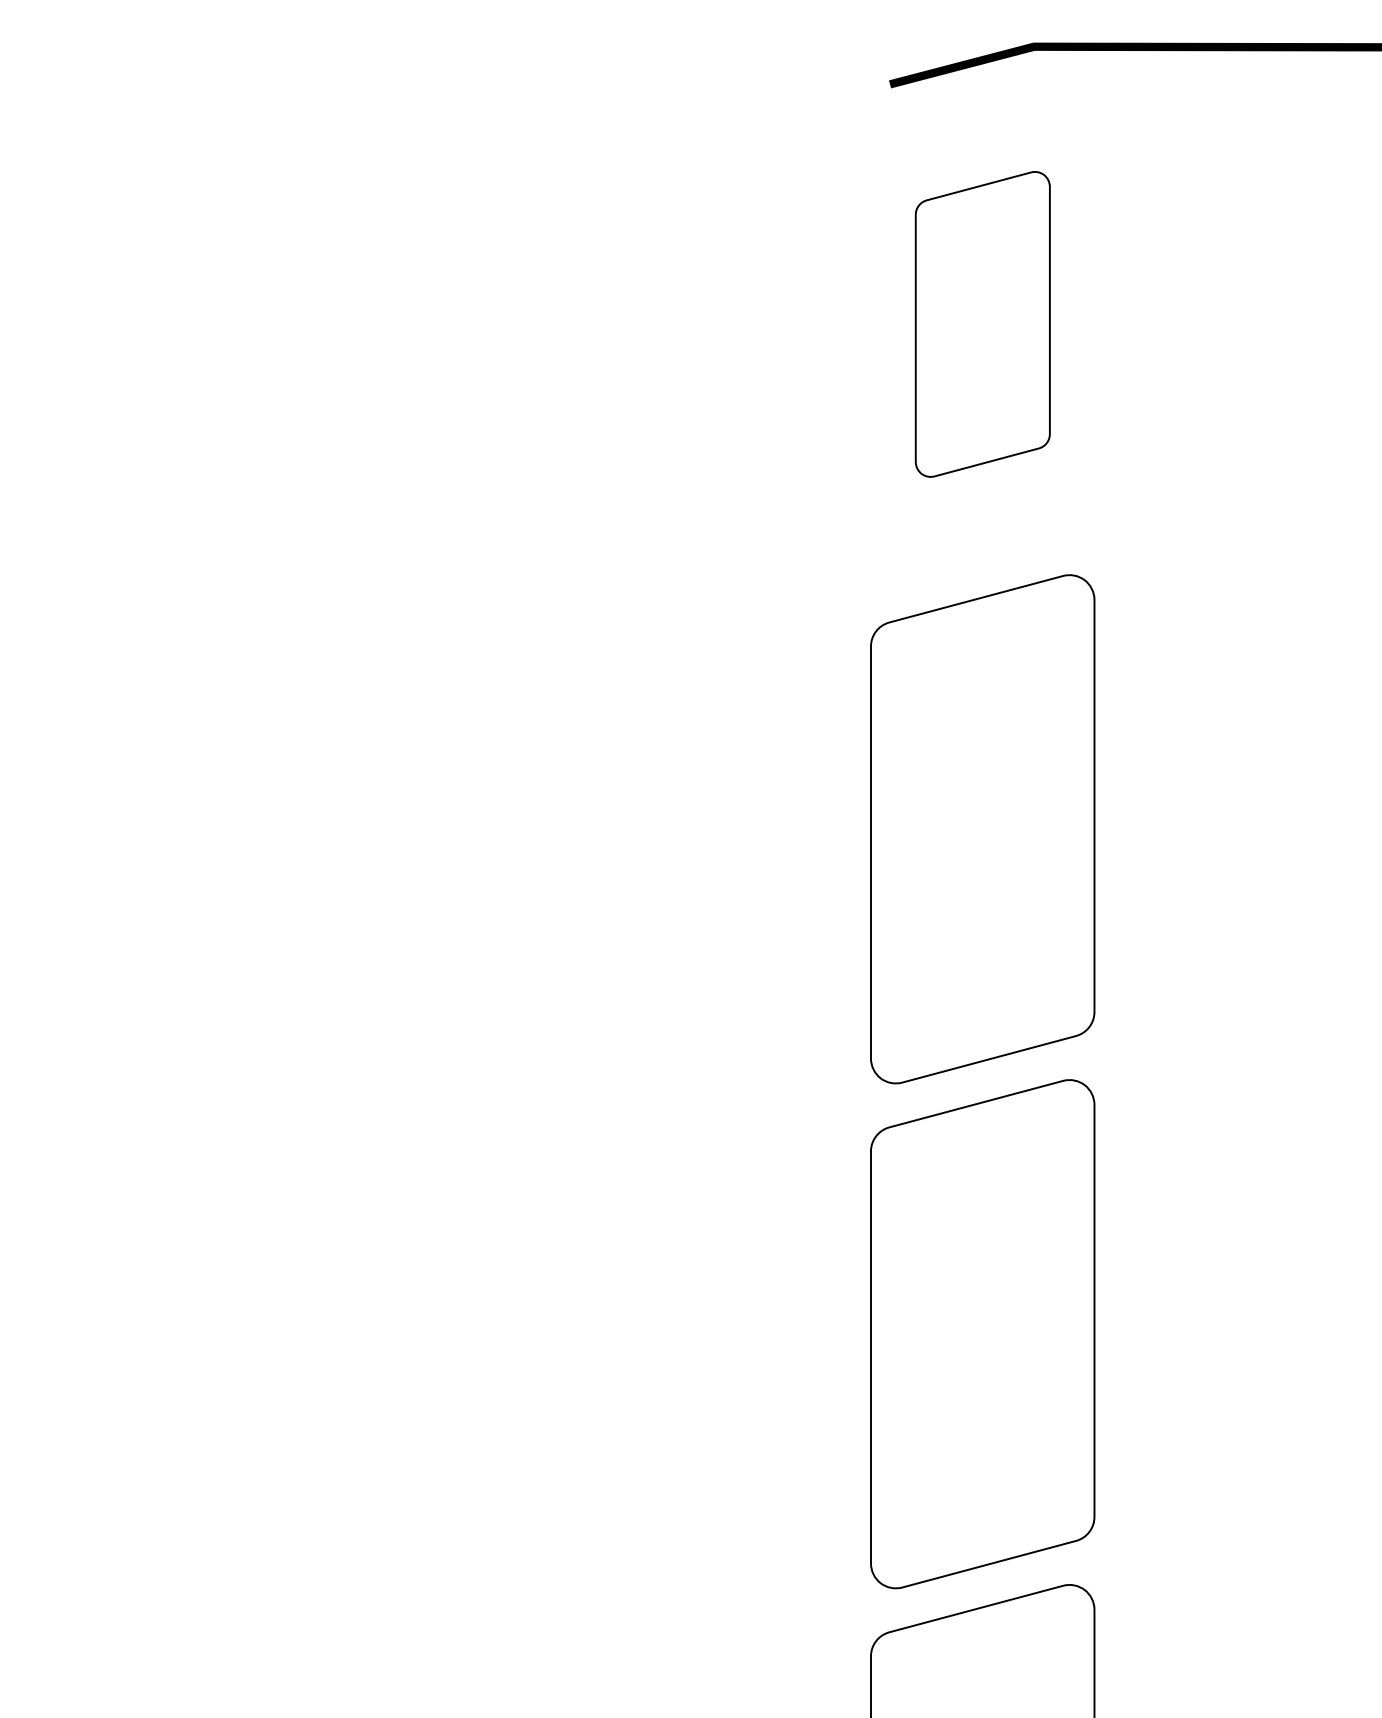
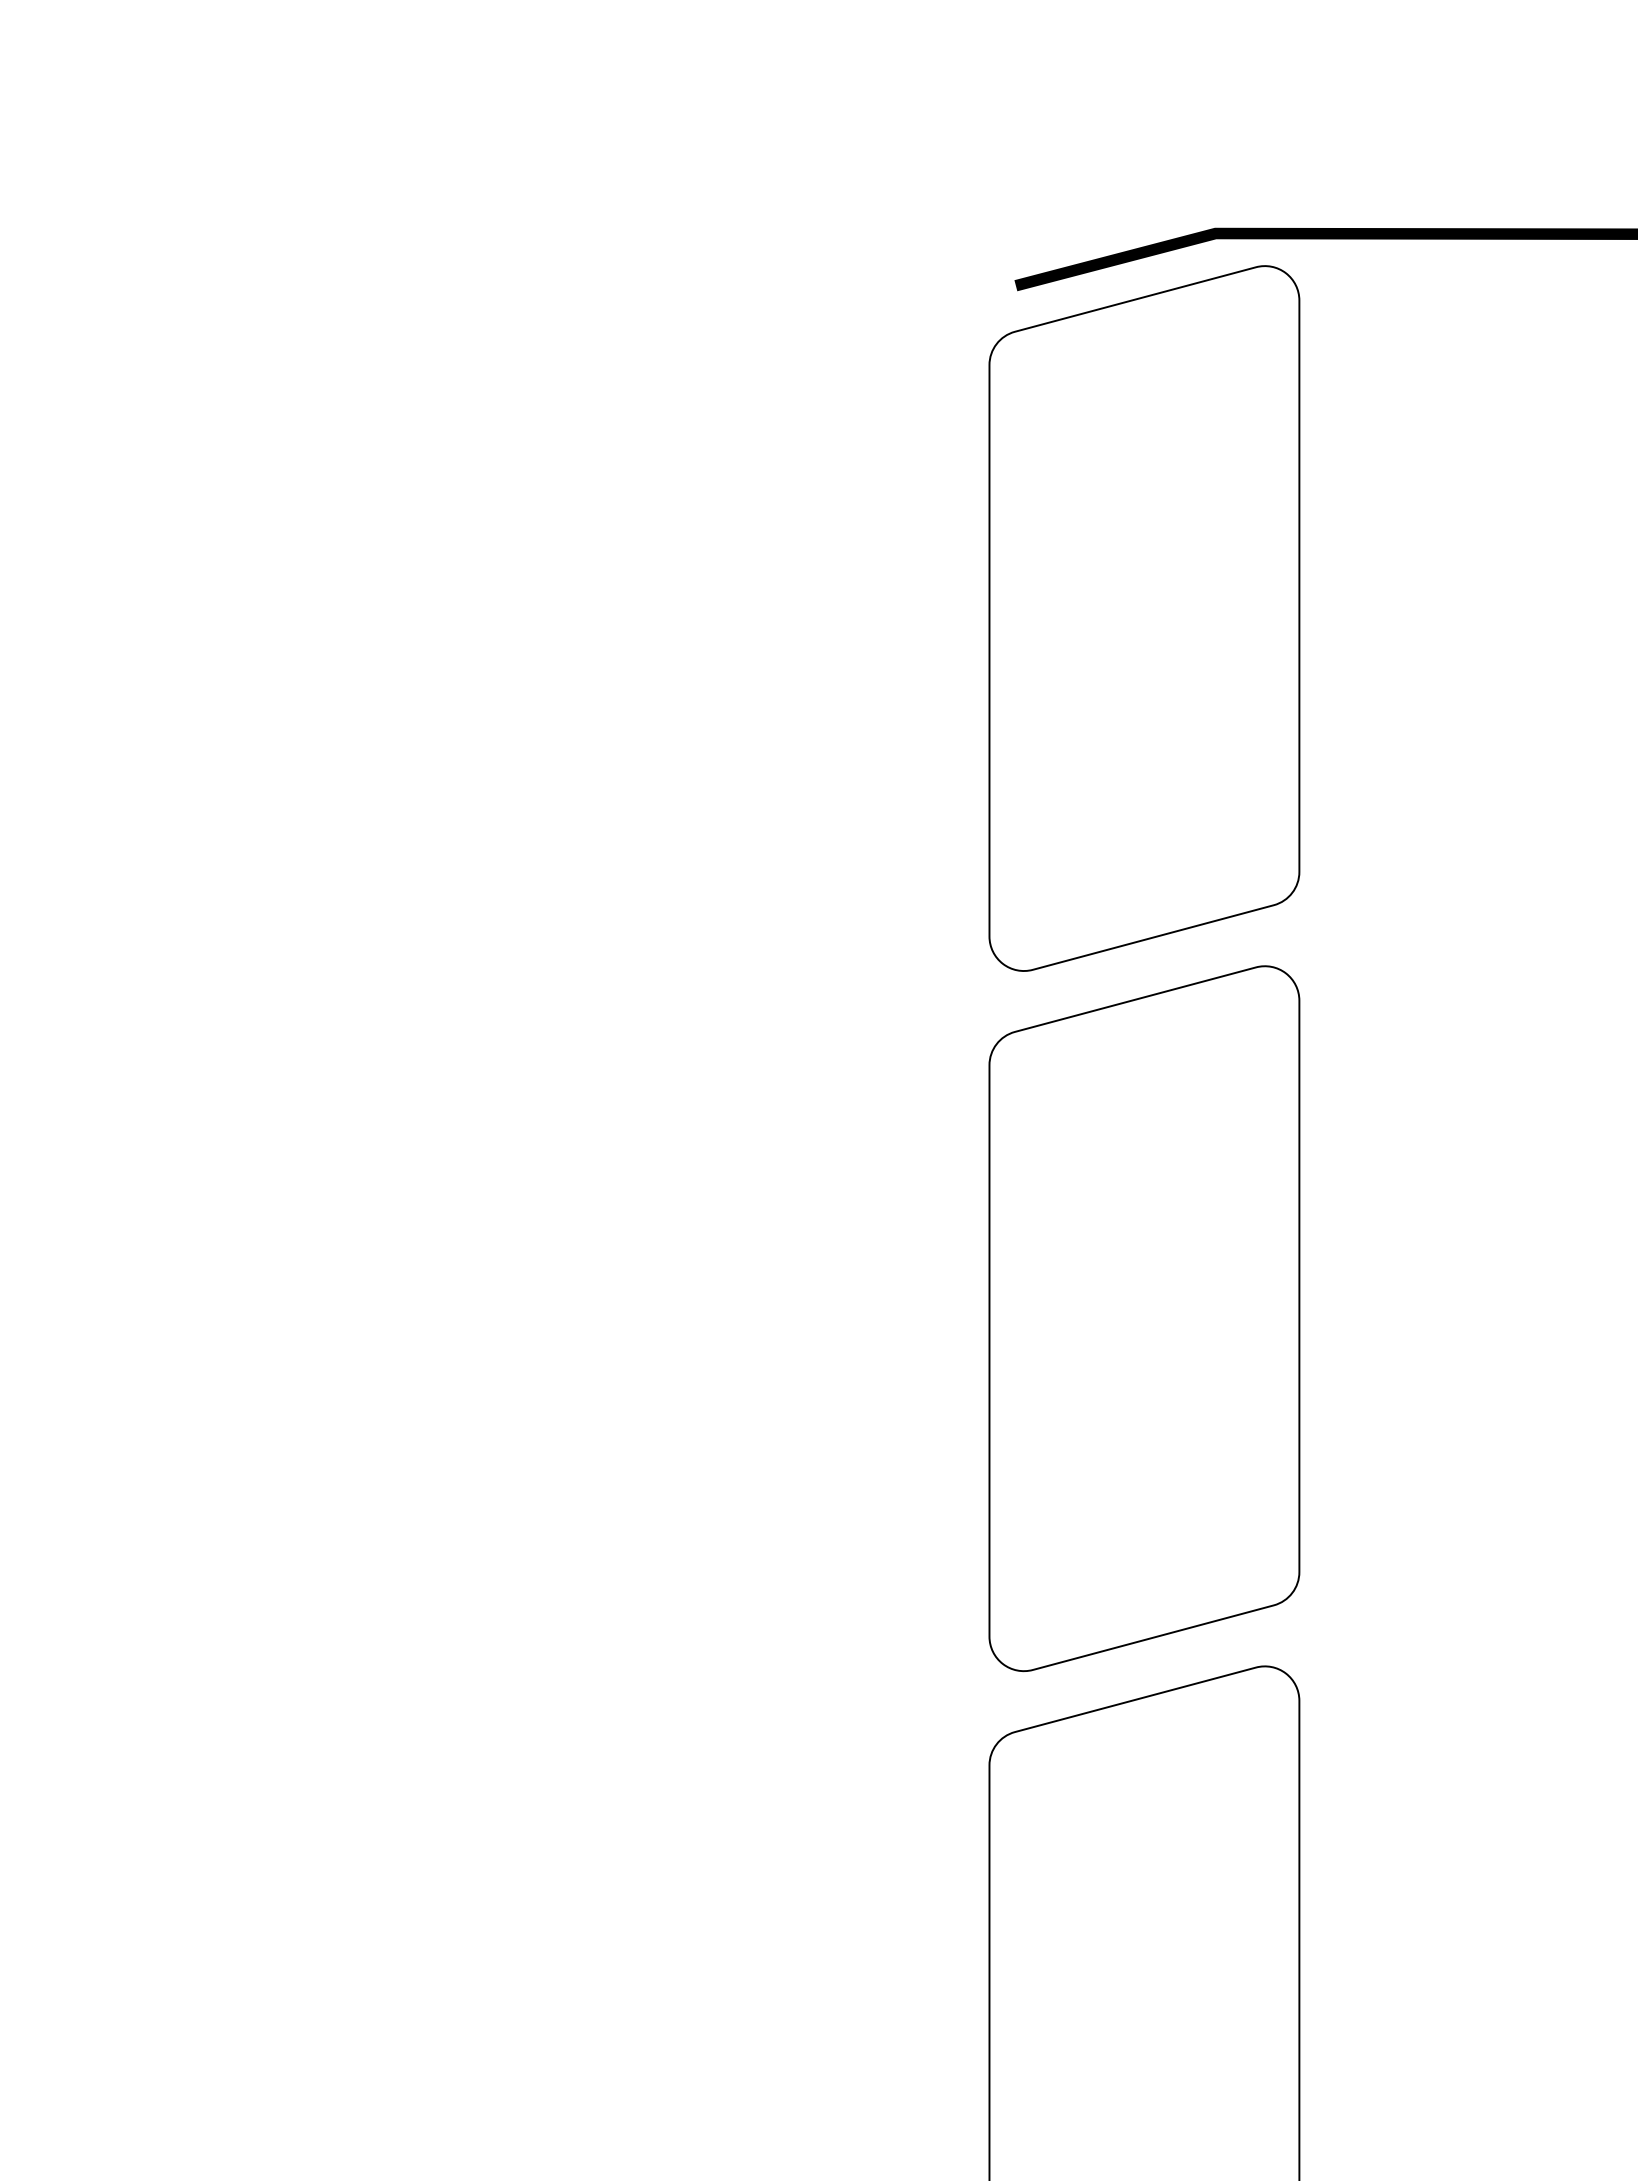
part: (982, 324) -> (1144, 618), size x1.67

